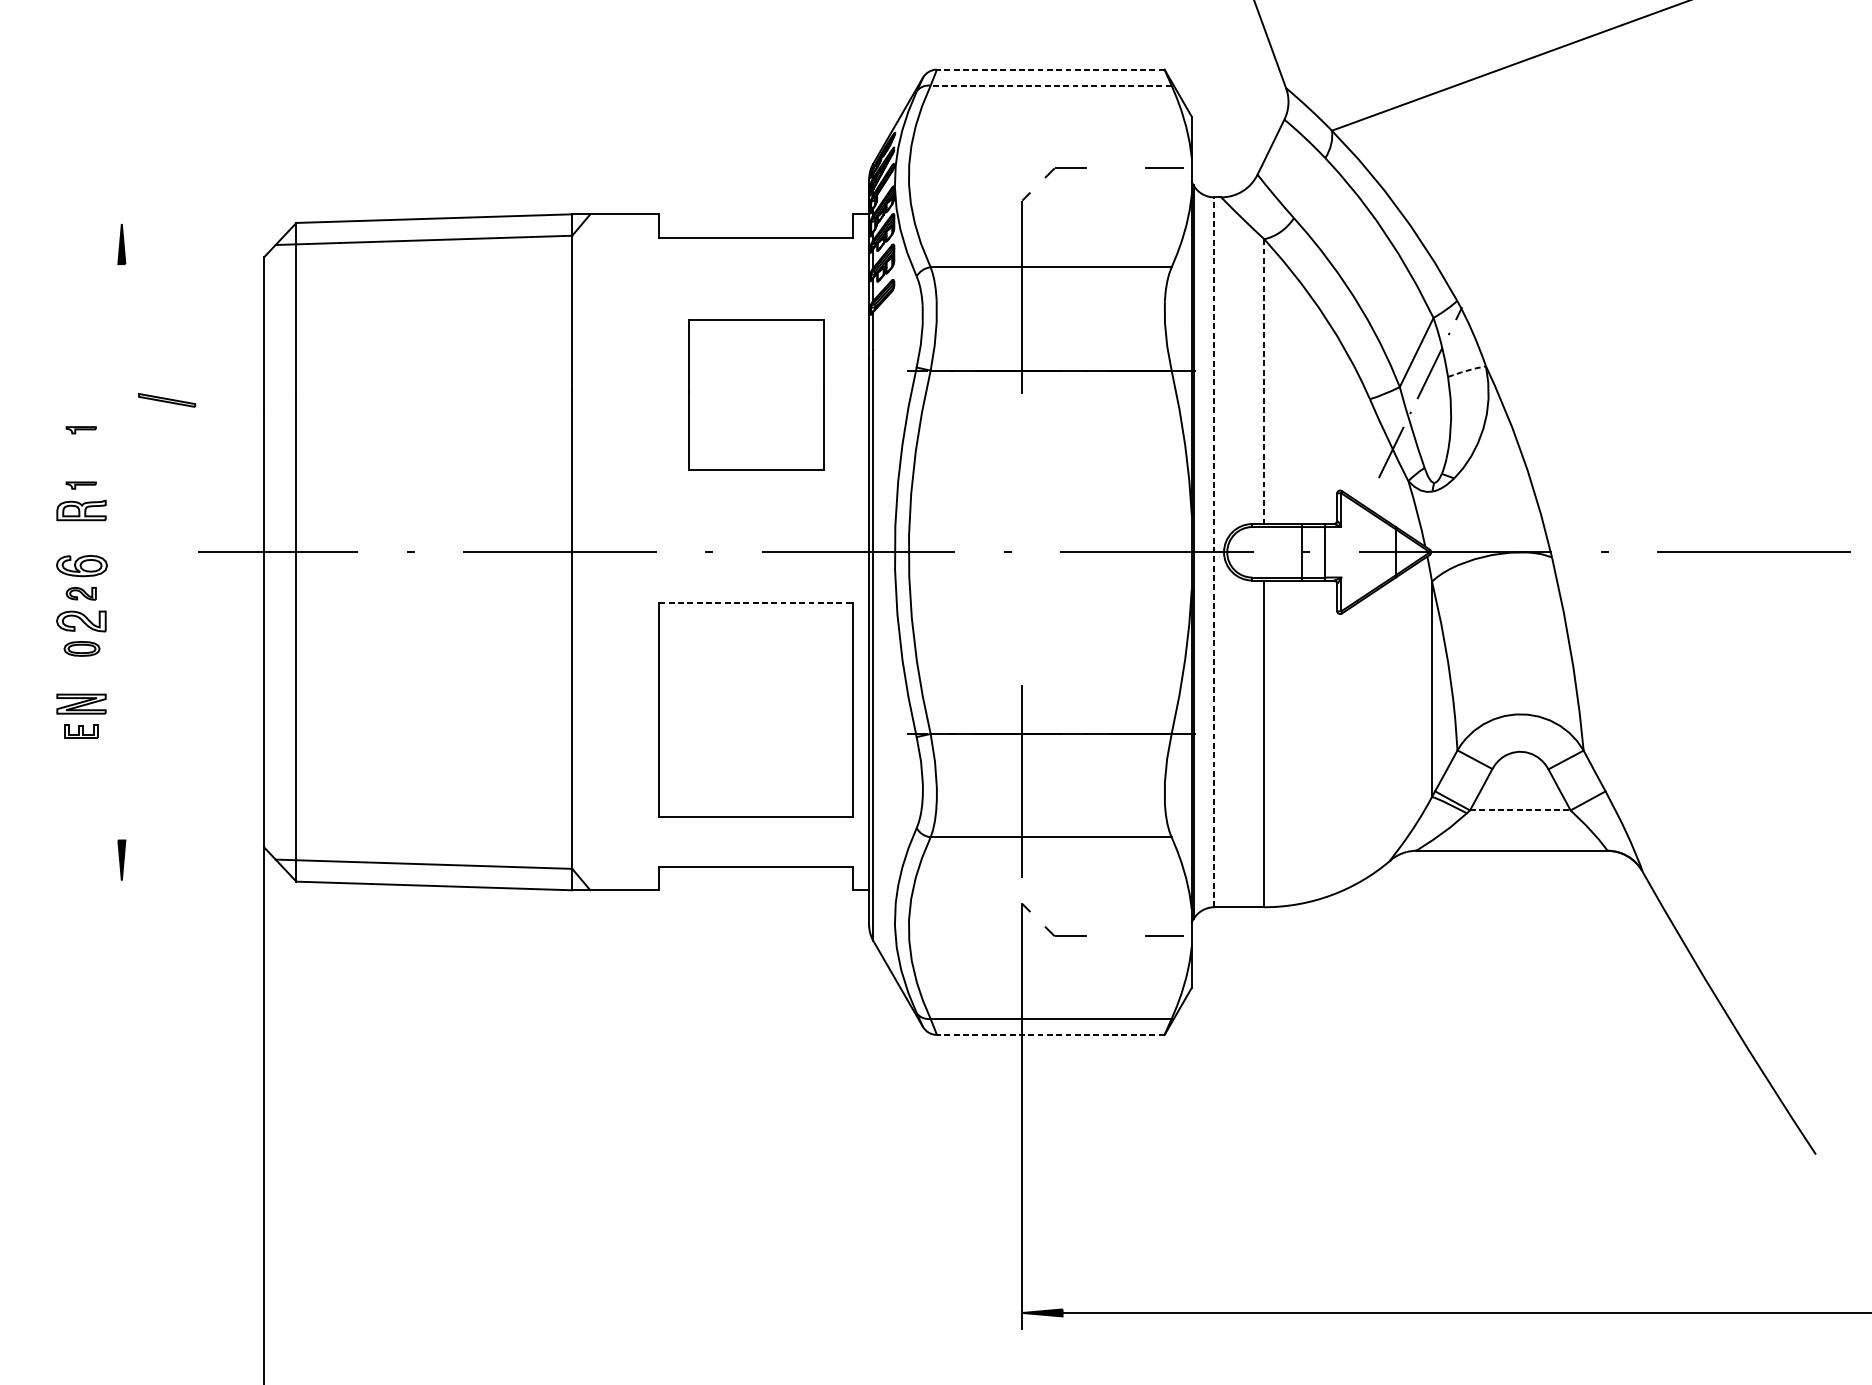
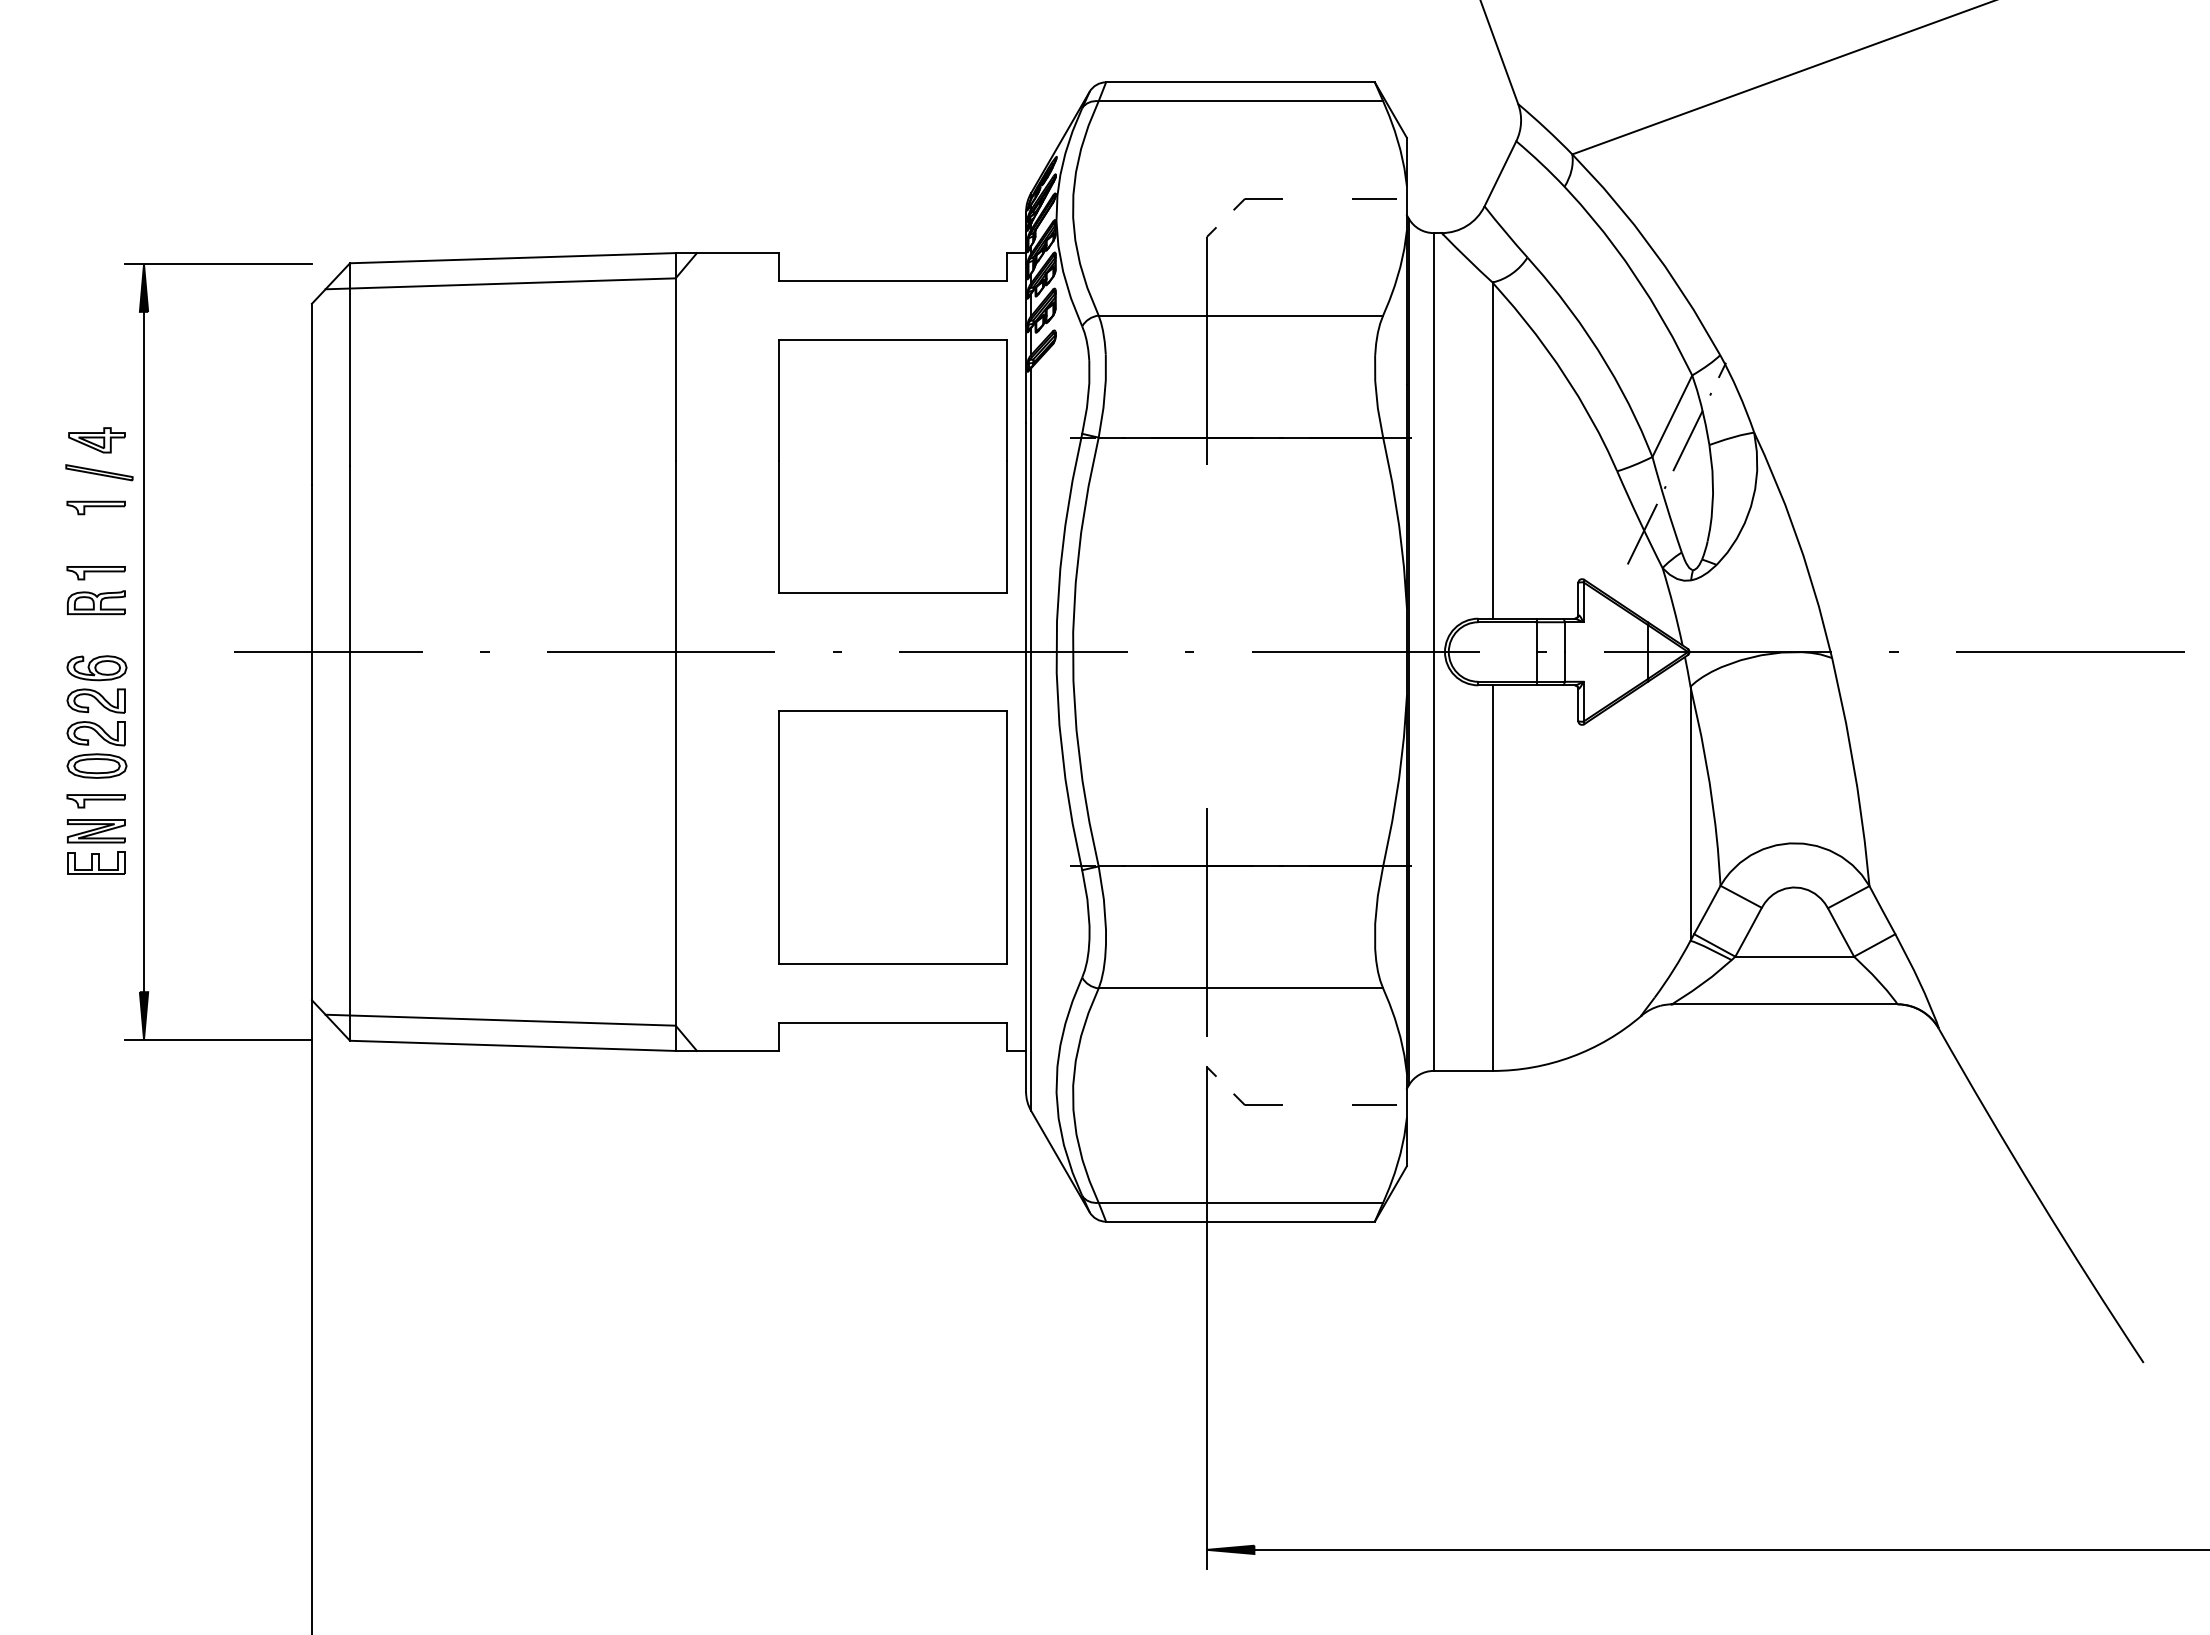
line: (1049, 69) -> (1239, 82), dashed -> solid
line: (1050, 85) -> (1240, 101), dashed -> solid
line: (184, 223) -> (217, 264), added
line: (1466, 370) -> (1731, 437), dashed -> solid
part: (81, 373) -> (96, 440), added
line: (1264, 382) -> (1492, 451), dashed -> solid
part: (755, 395) -> (892, 466), size x1.43
part: (167, 400) -> (99, 472), moved
part: (80, 429) -> (95, 507), size x1.67
part: (80, 485) -> (95, 573), size x1.67
line: (122, 551) -> (144, 651), added
line: (1214, 552) -> (1433, 652), dashed -> solid
part: (80, 593) -> (95, 700), size x1.67
line: (756, 602) -> (893, 711), dashed -> solid
part: (81, 648) -> (96, 765), size x1.43
part: (80, 678) -> (95, 801), added
part: (81, 730) -> (96, 862), size x1.43
line: (1520, 810) -> (1795, 956), dashed -> solid
line: (184, 880) -> (217, 1039), added
line: (1049, 1034) -> (1239, 1221), dashed -> solid

